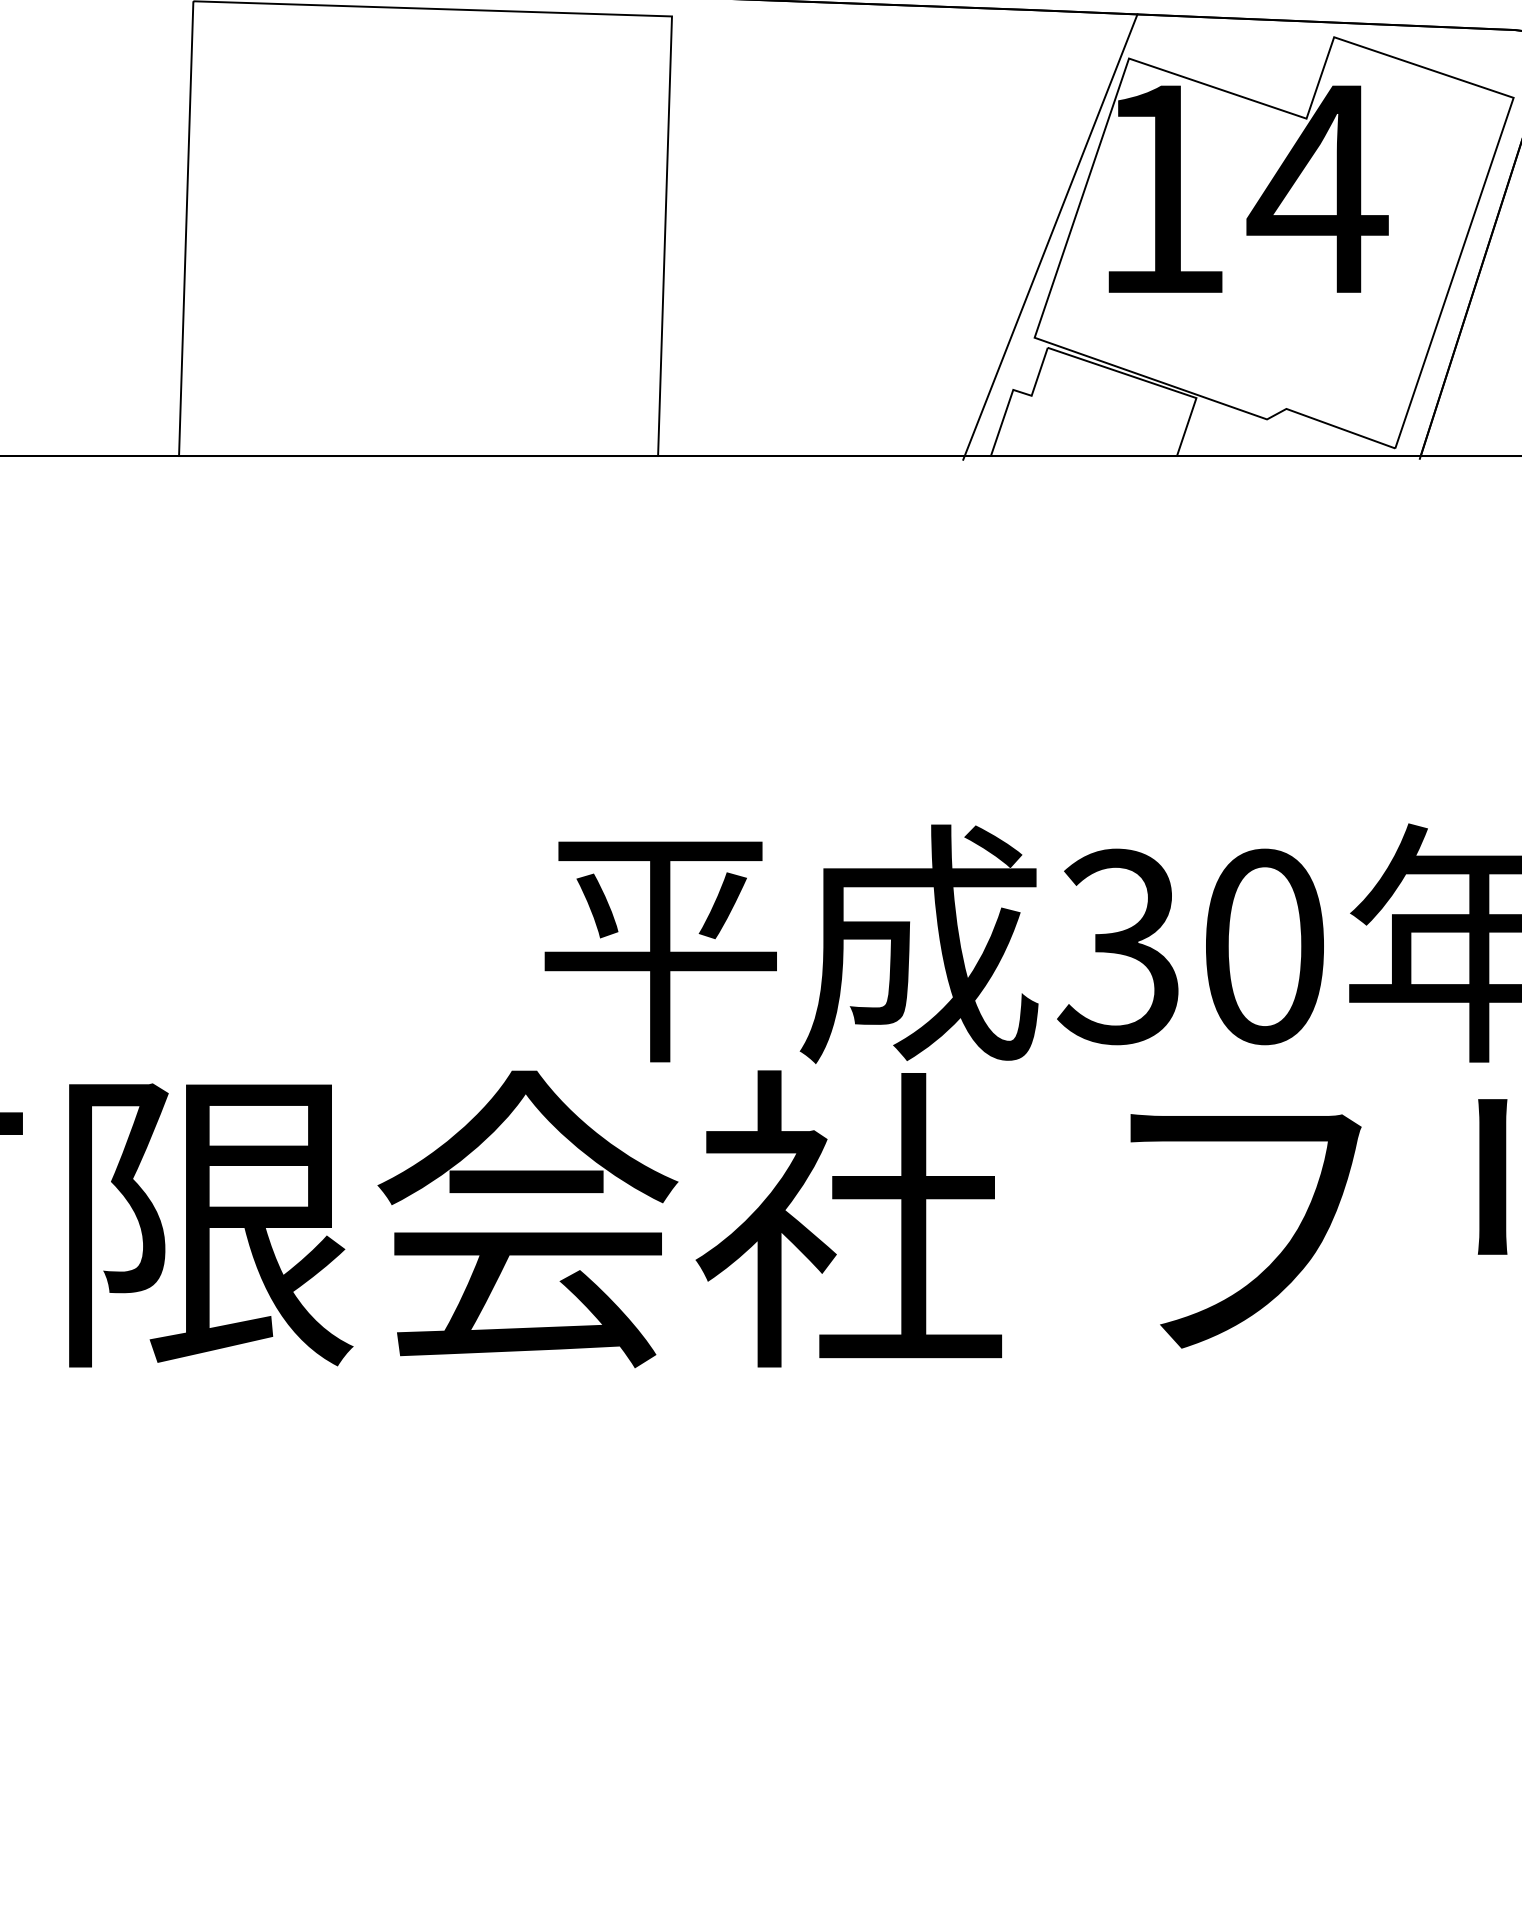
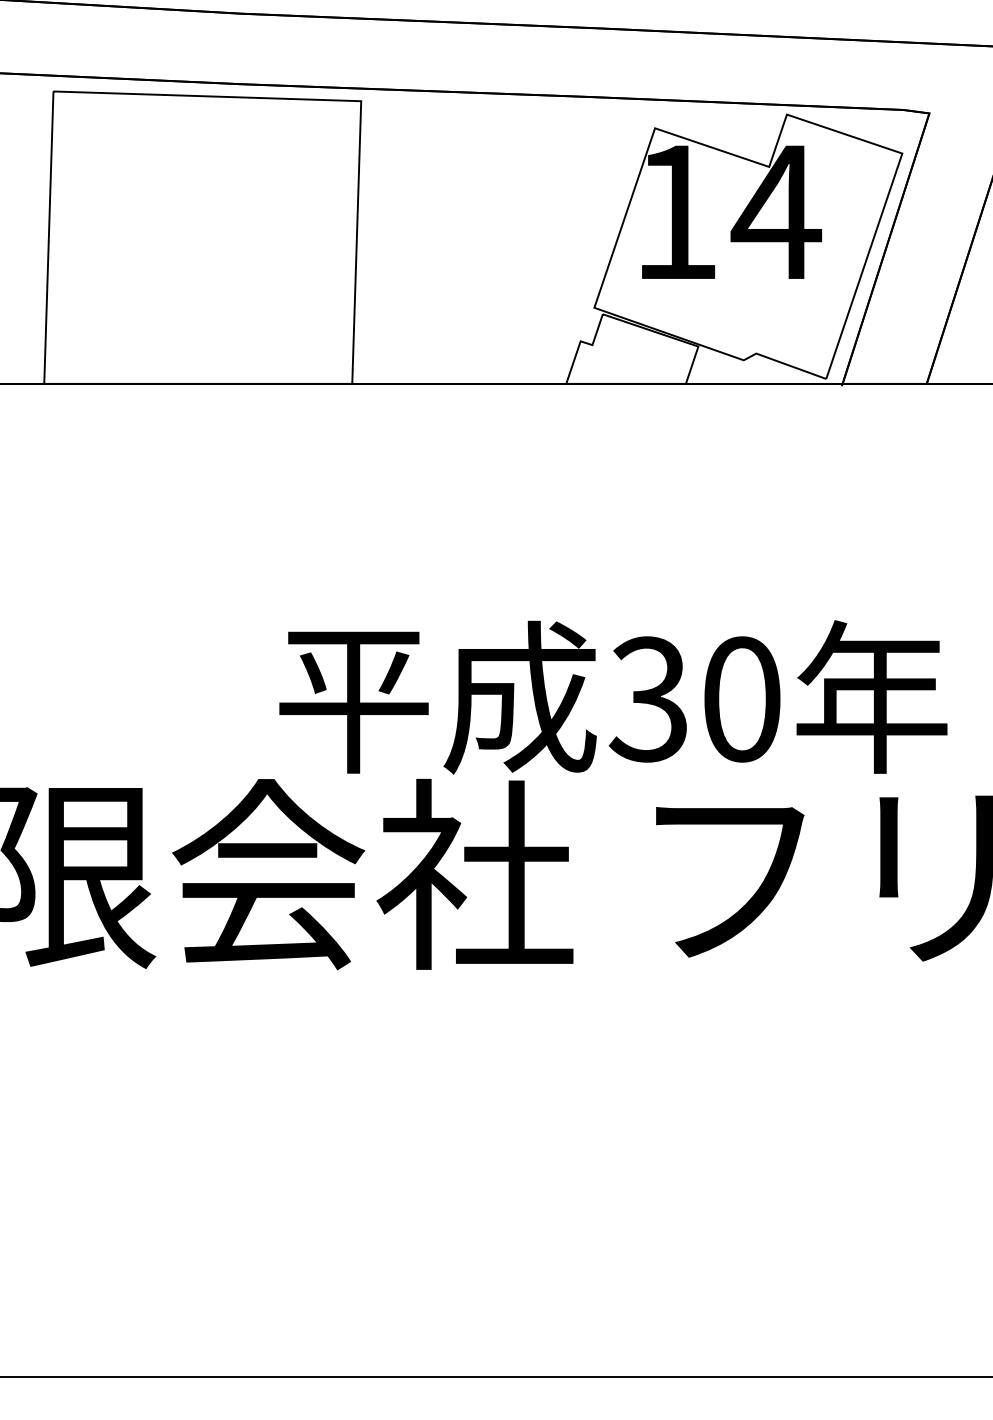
line: (1050, 236) -> (604, 242), removed

